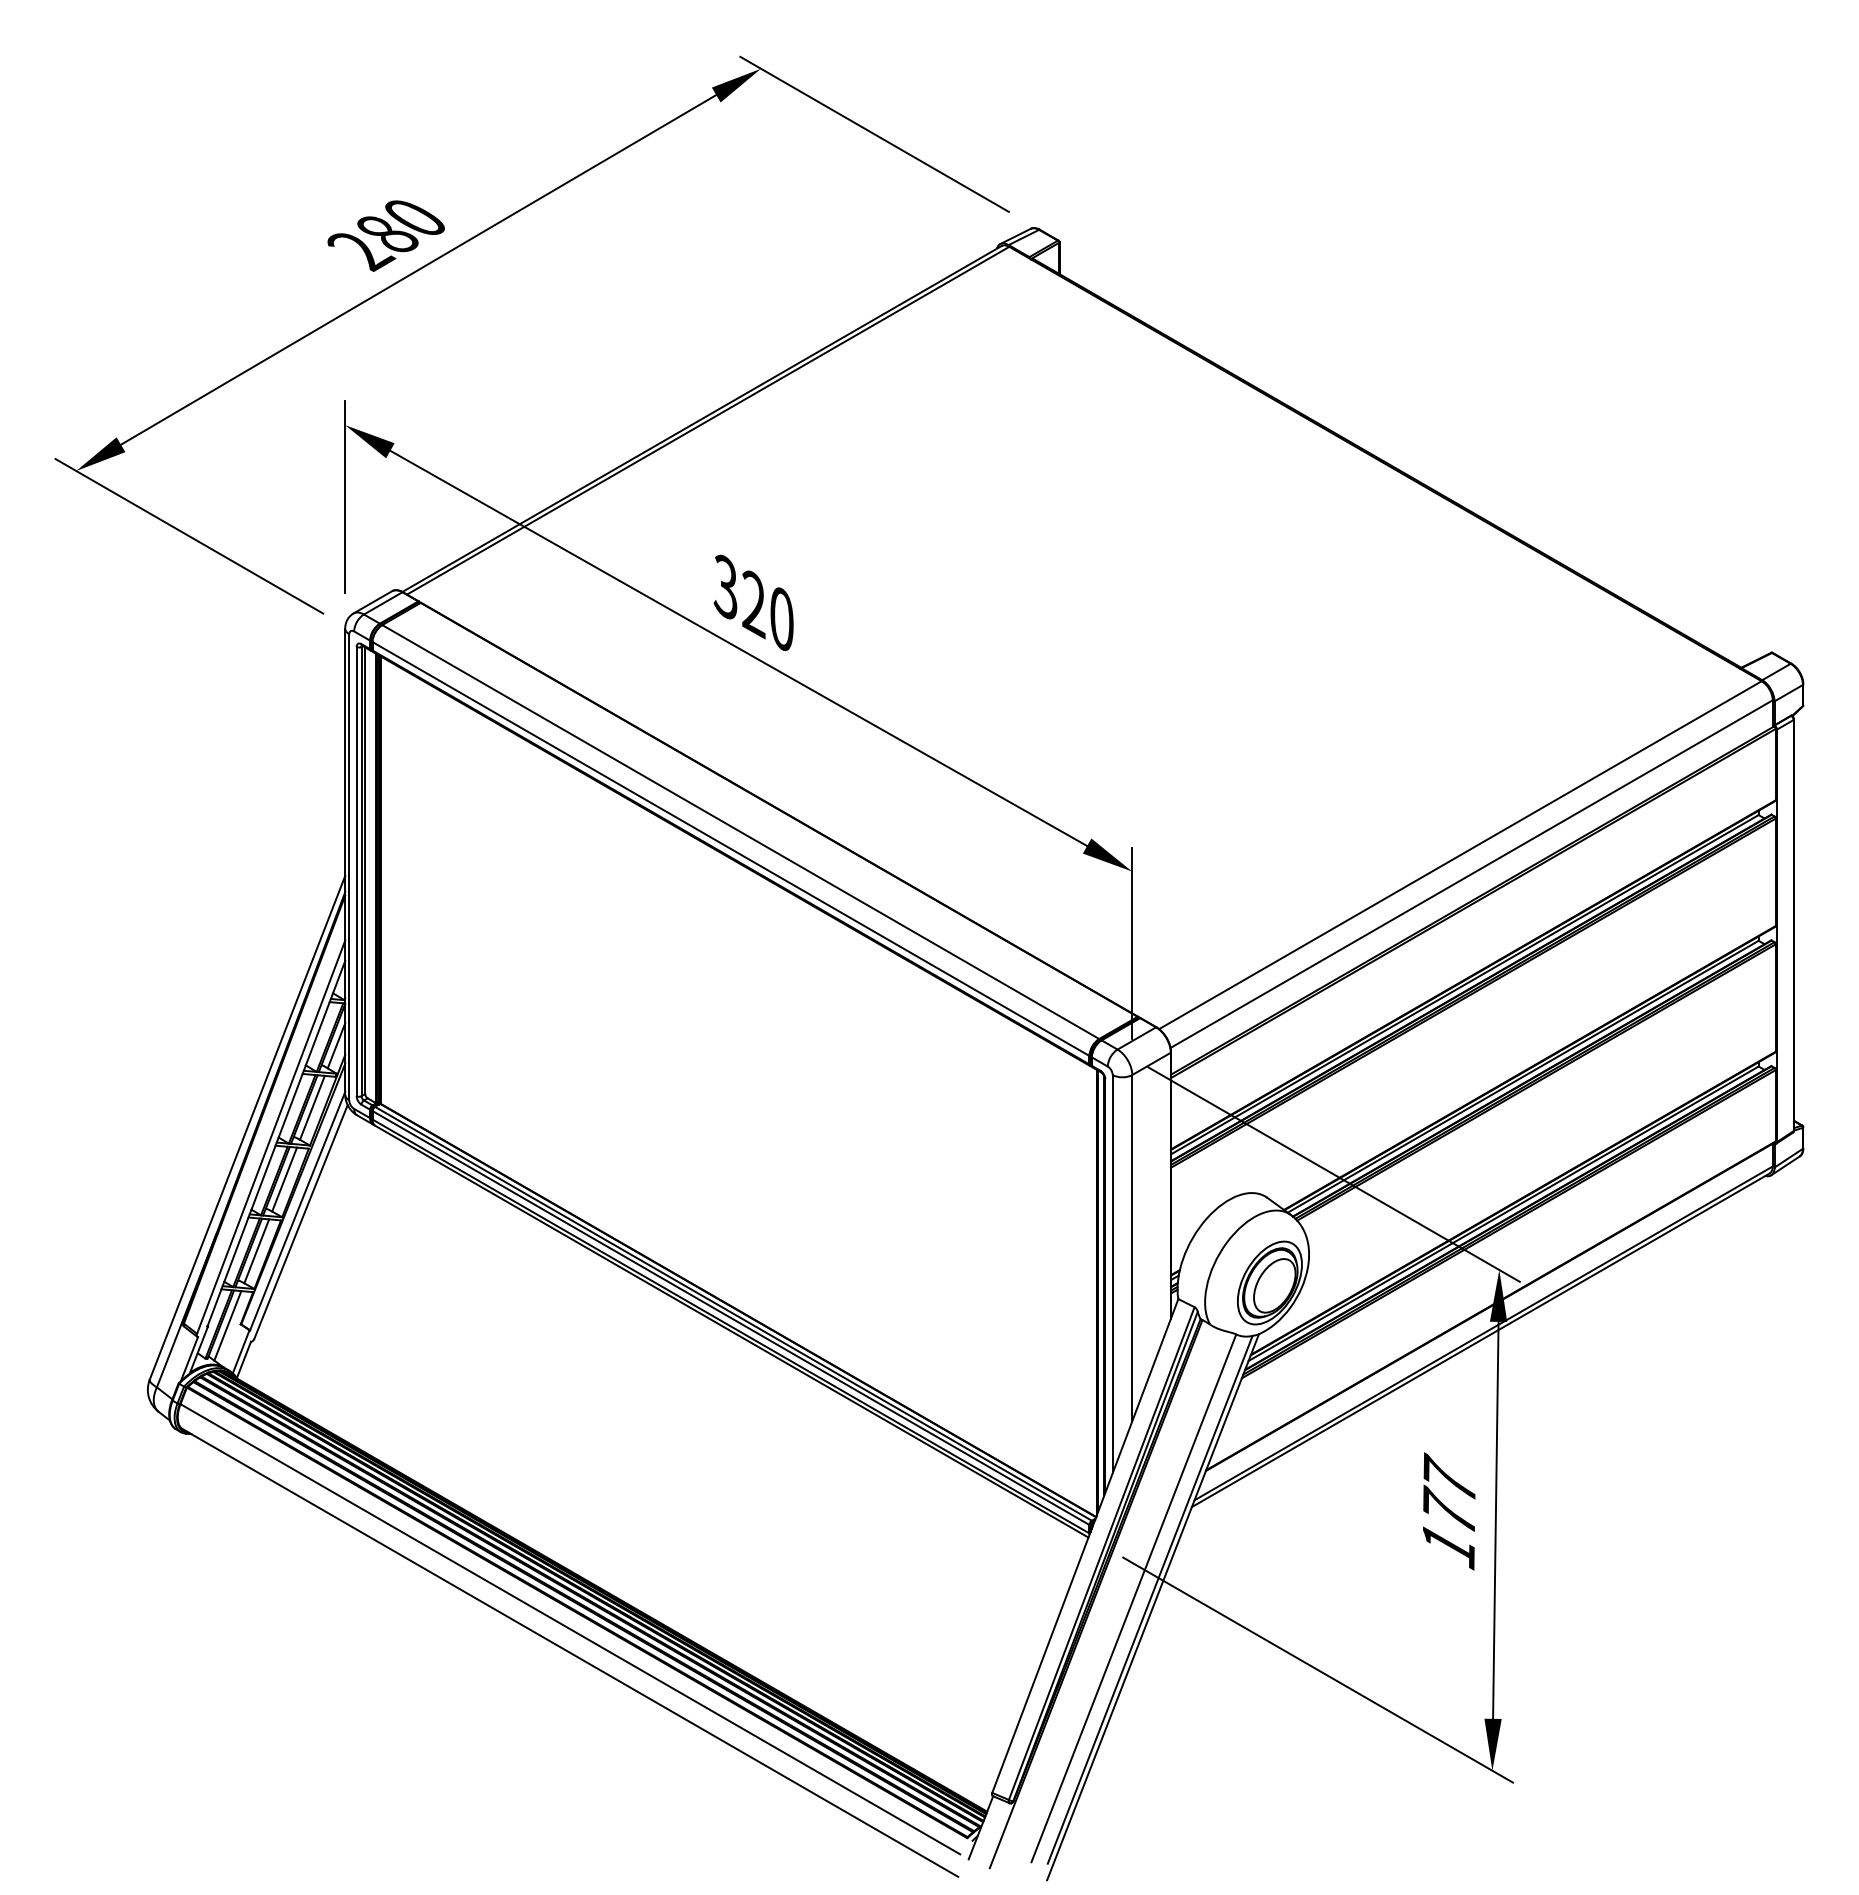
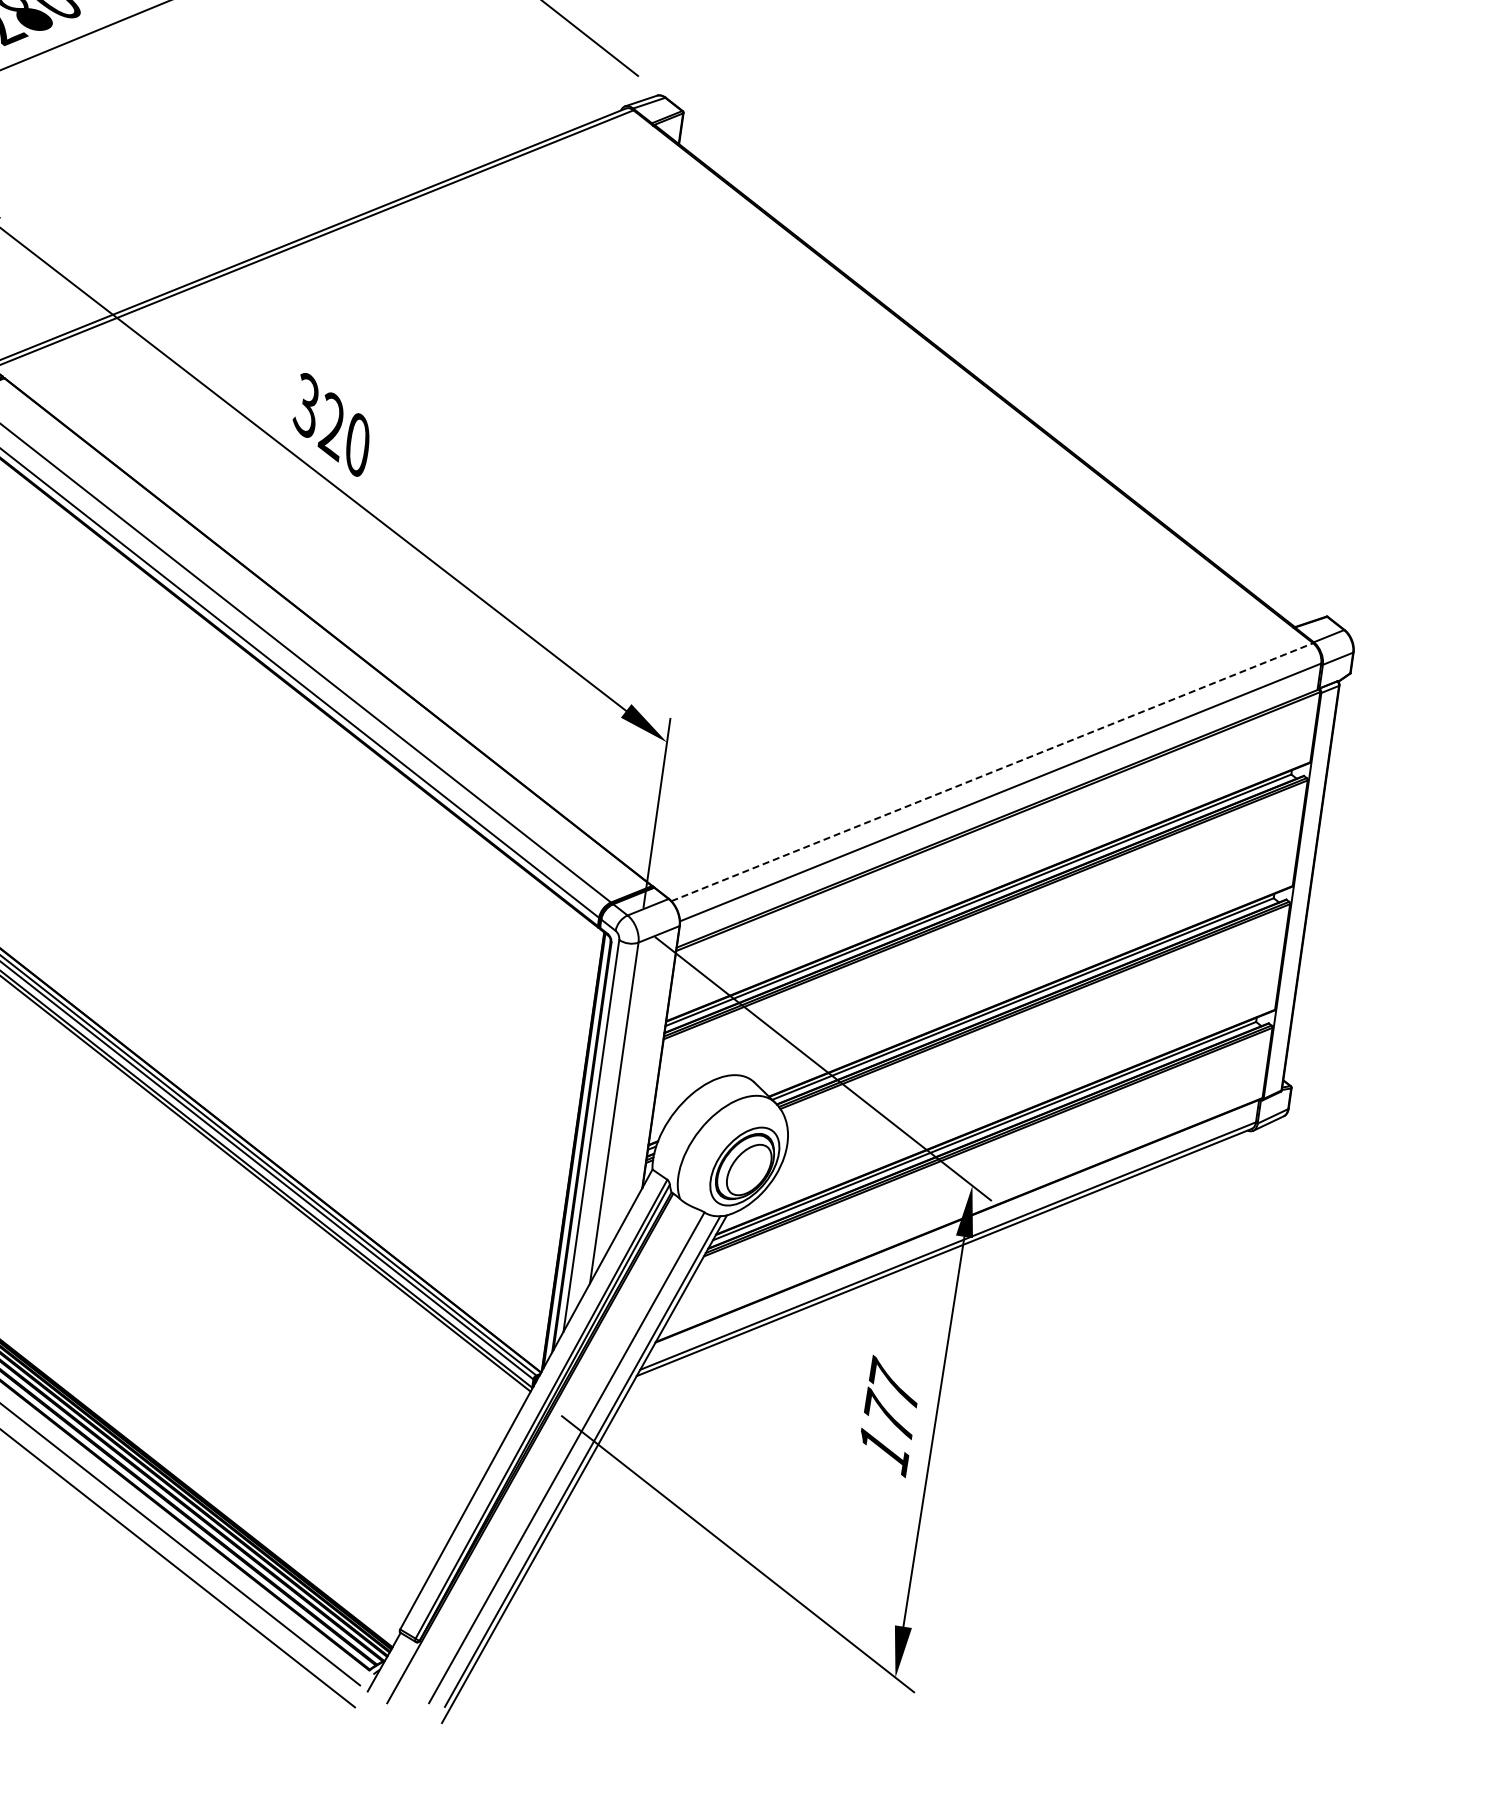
line: (1460, 855) -> (992, 772), solid -> dashed

